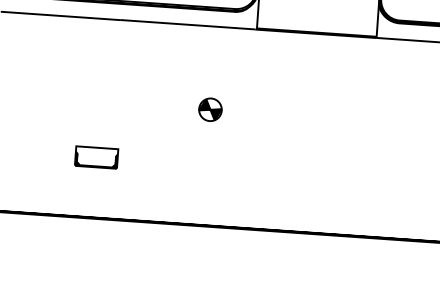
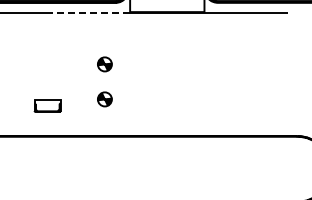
line: (188, 24) -> (87, 12), solid -> dashed
part: (96, 156) -> (47, 105), moved
part: (205, 166) -> (104, 99), added

